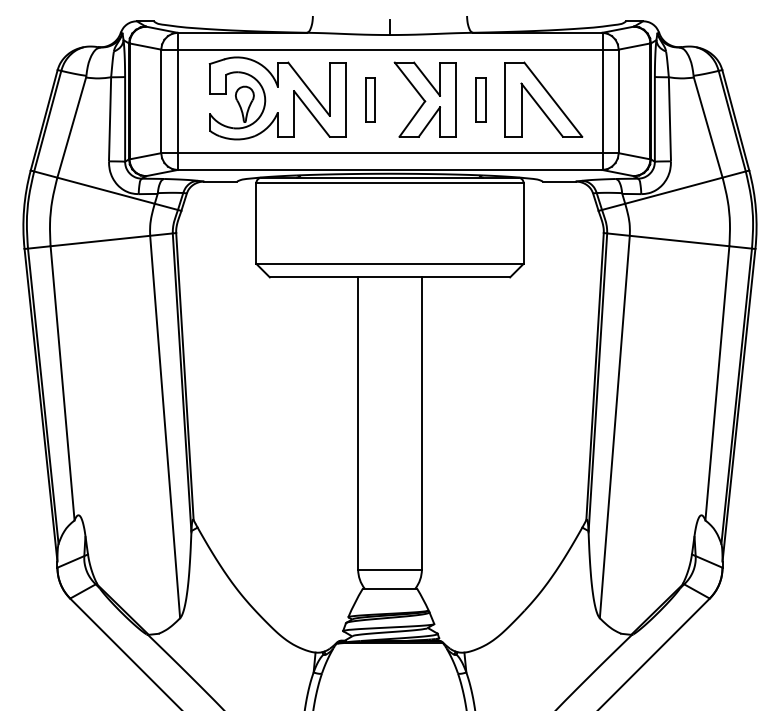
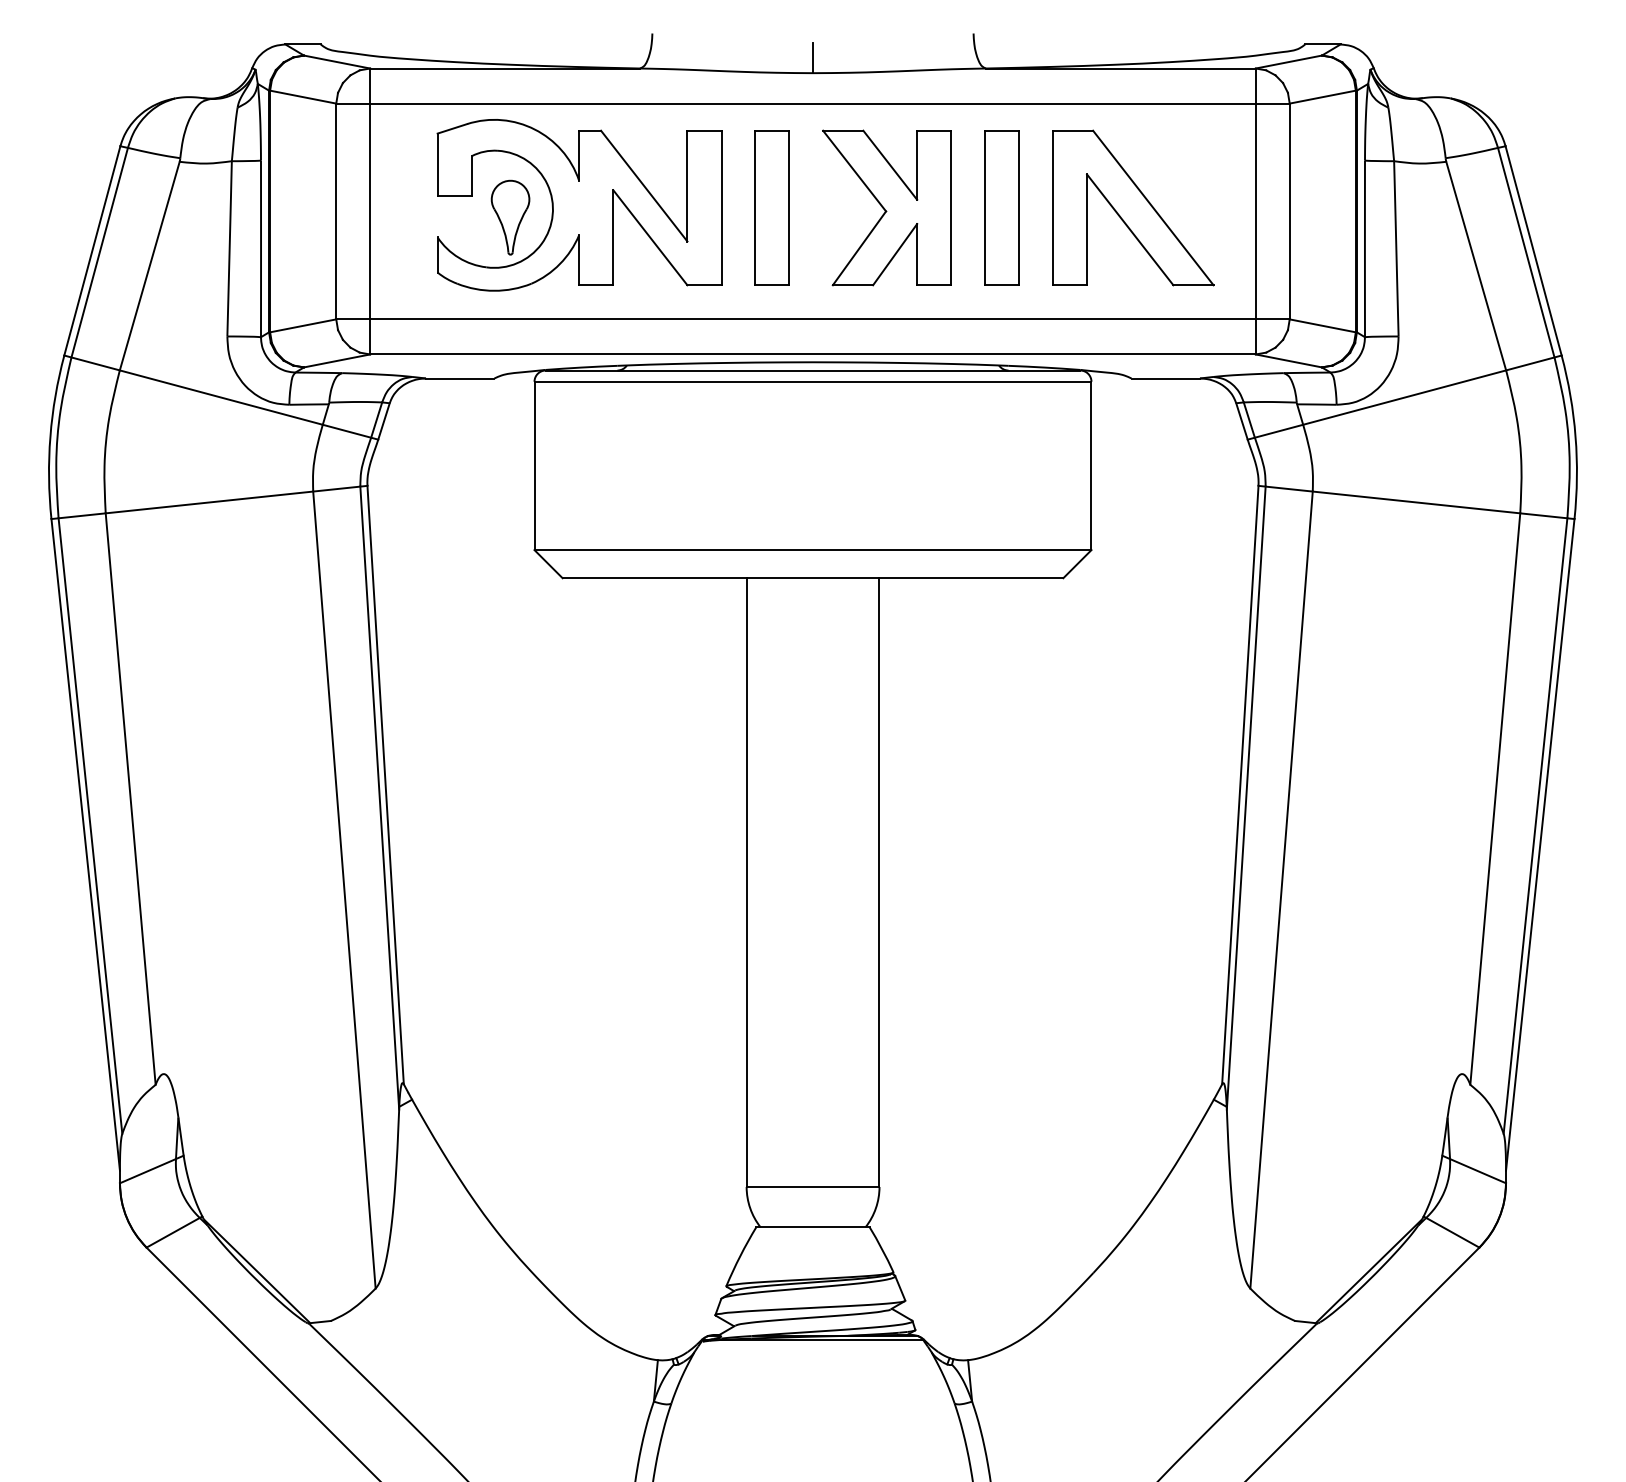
part: (370, 99) -> (772, 207), size x1.67
part: (480, 99) -> (1001, 207), size x1.67

